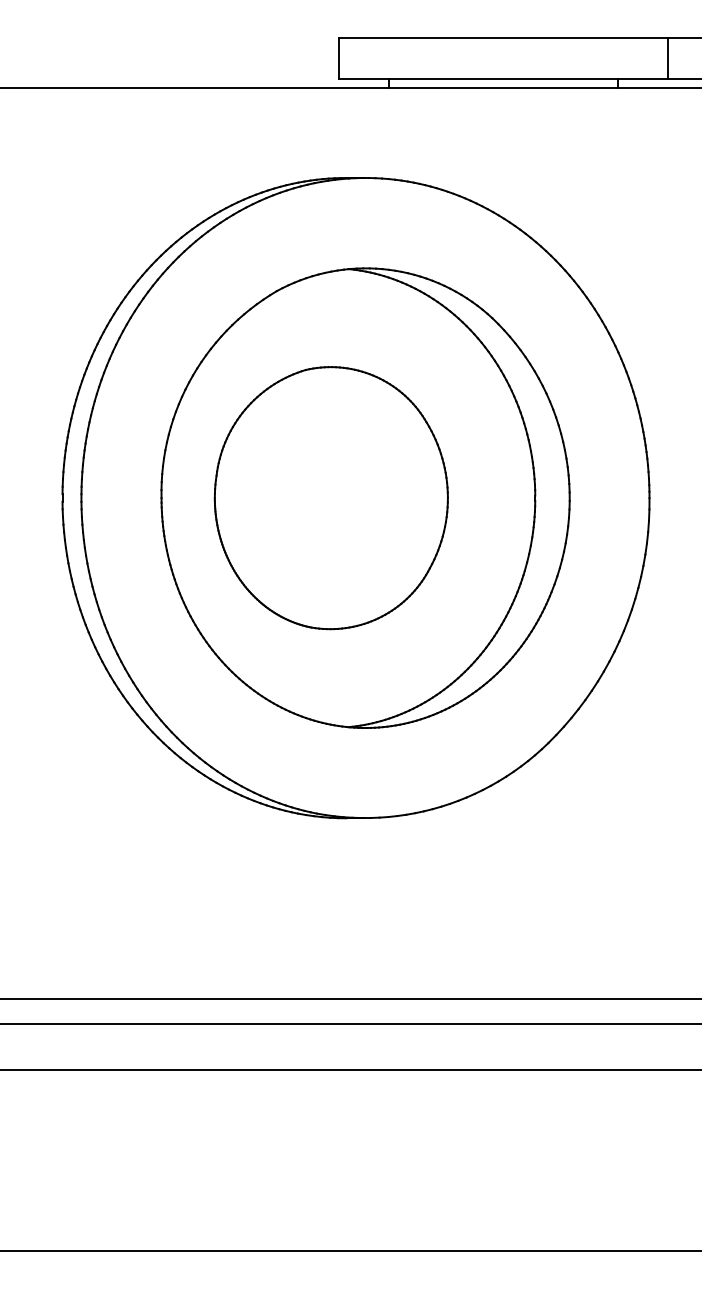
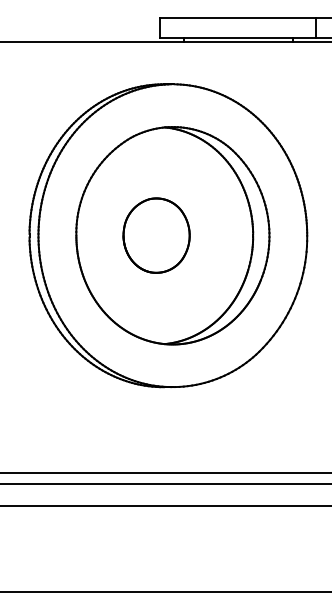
part: (330, 497) -> (156, 235), size x0.6

